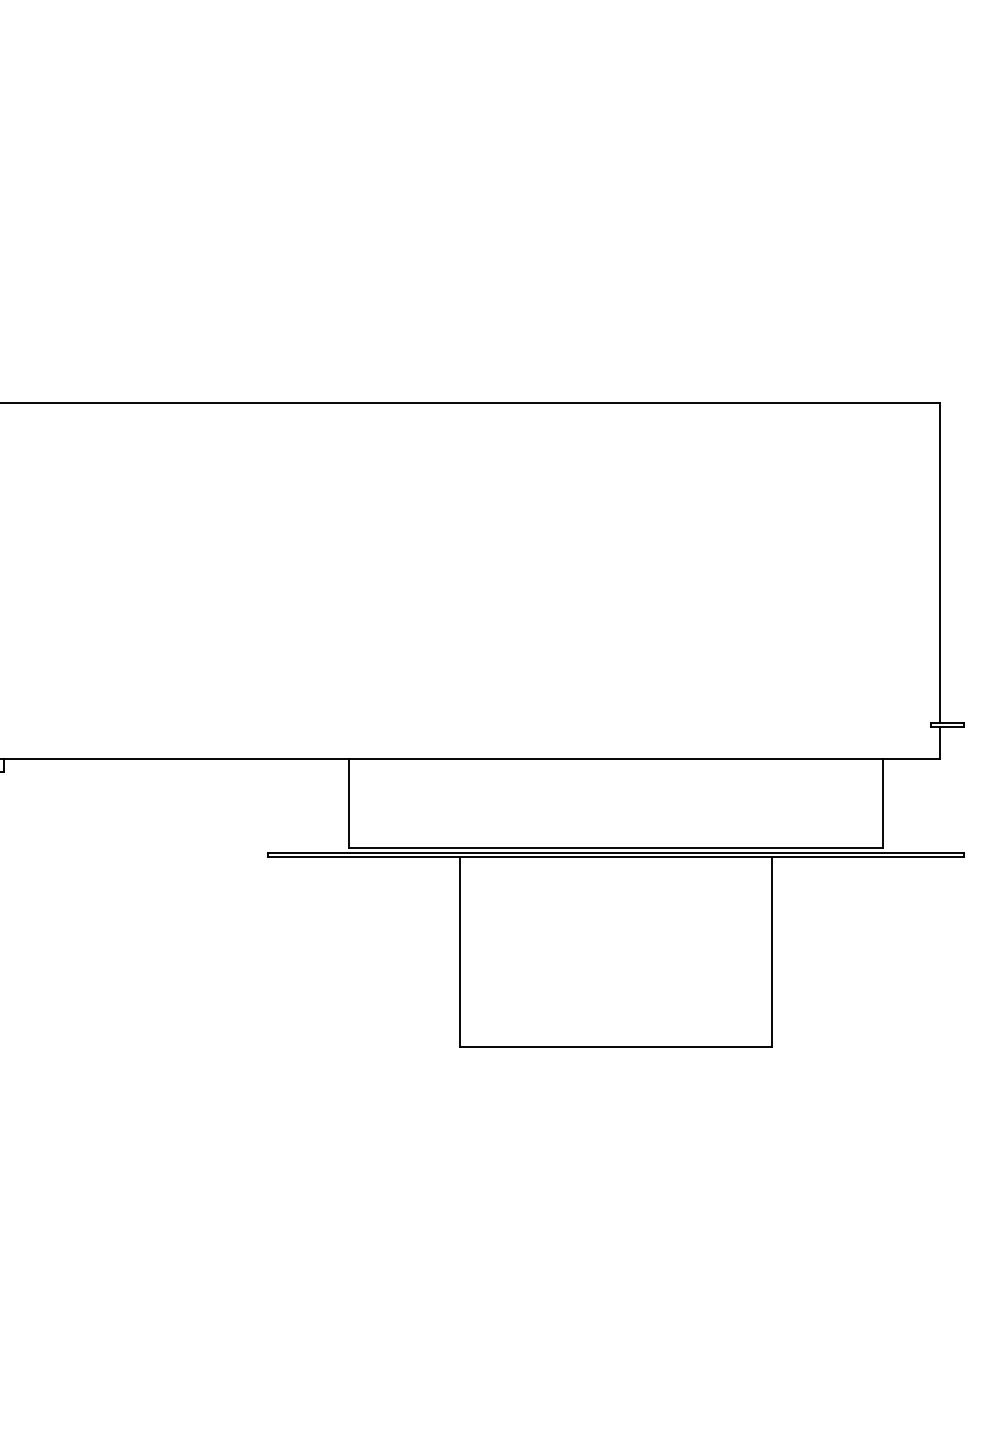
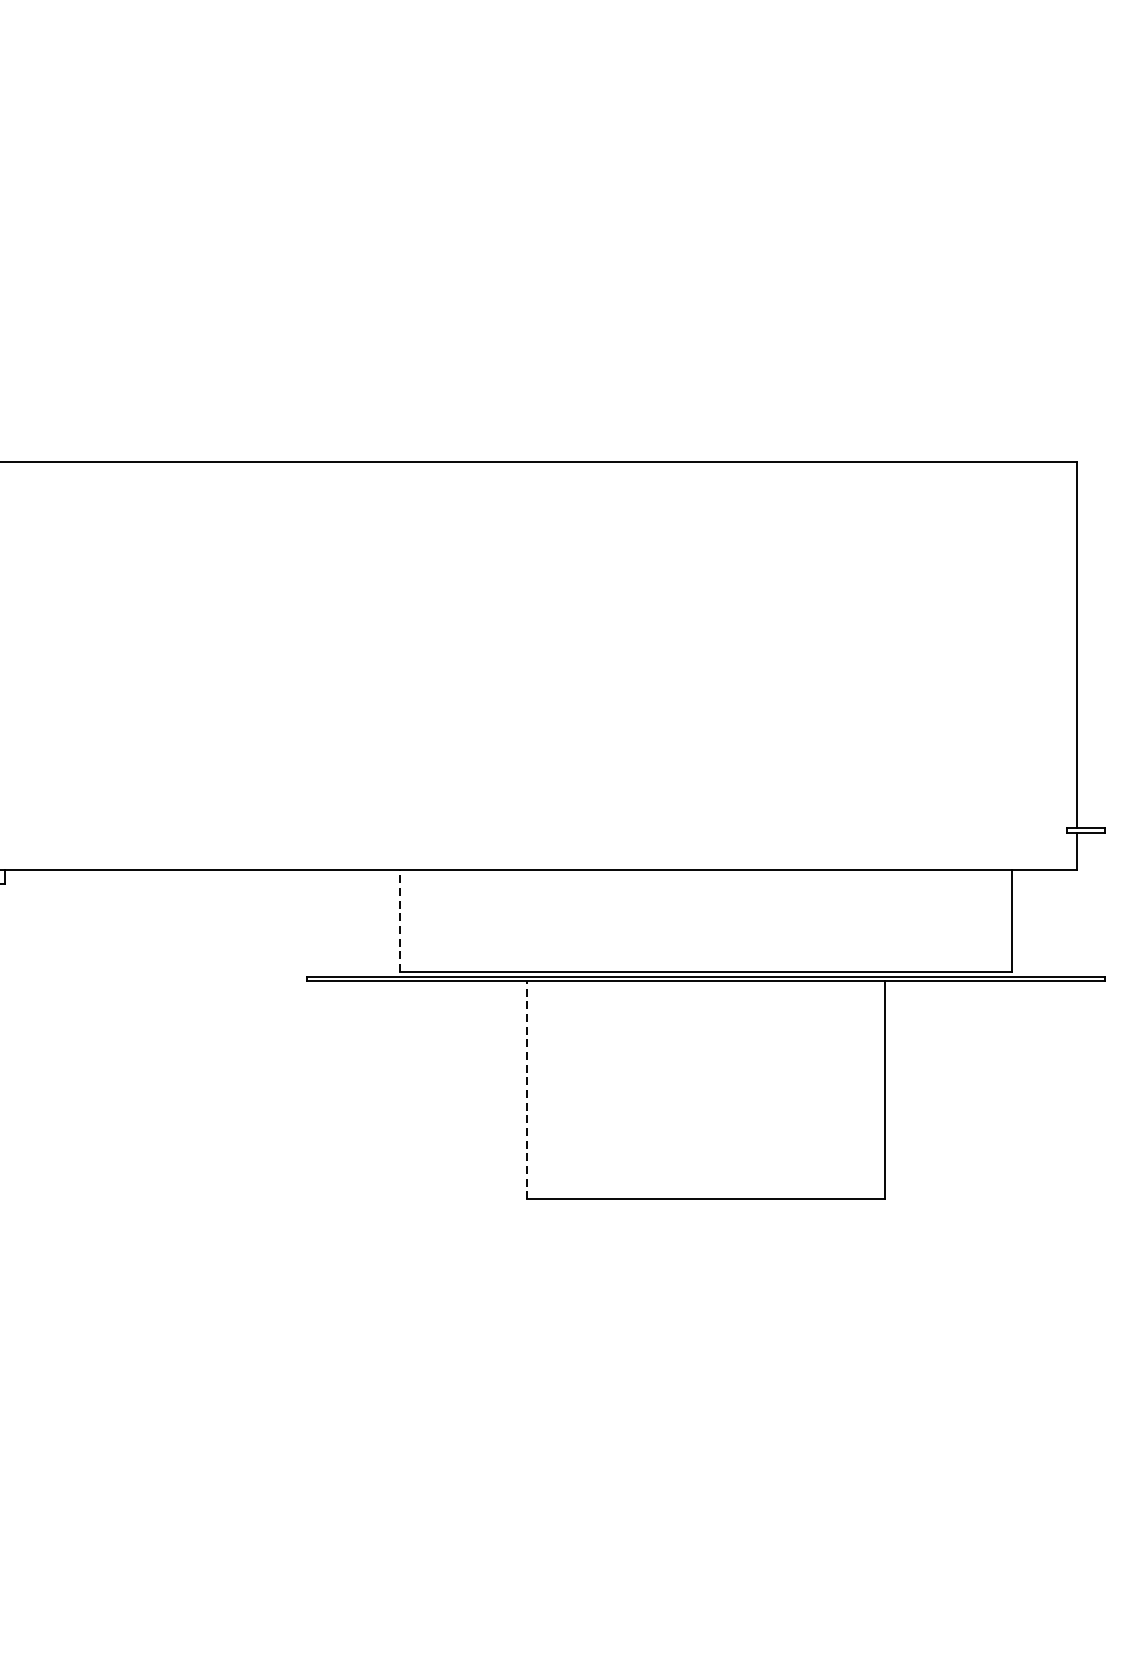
line: (348, 803) -> (399, 920), solid -> dashed
line: (459, 951) -> (526, 1090), solid -> dashed

